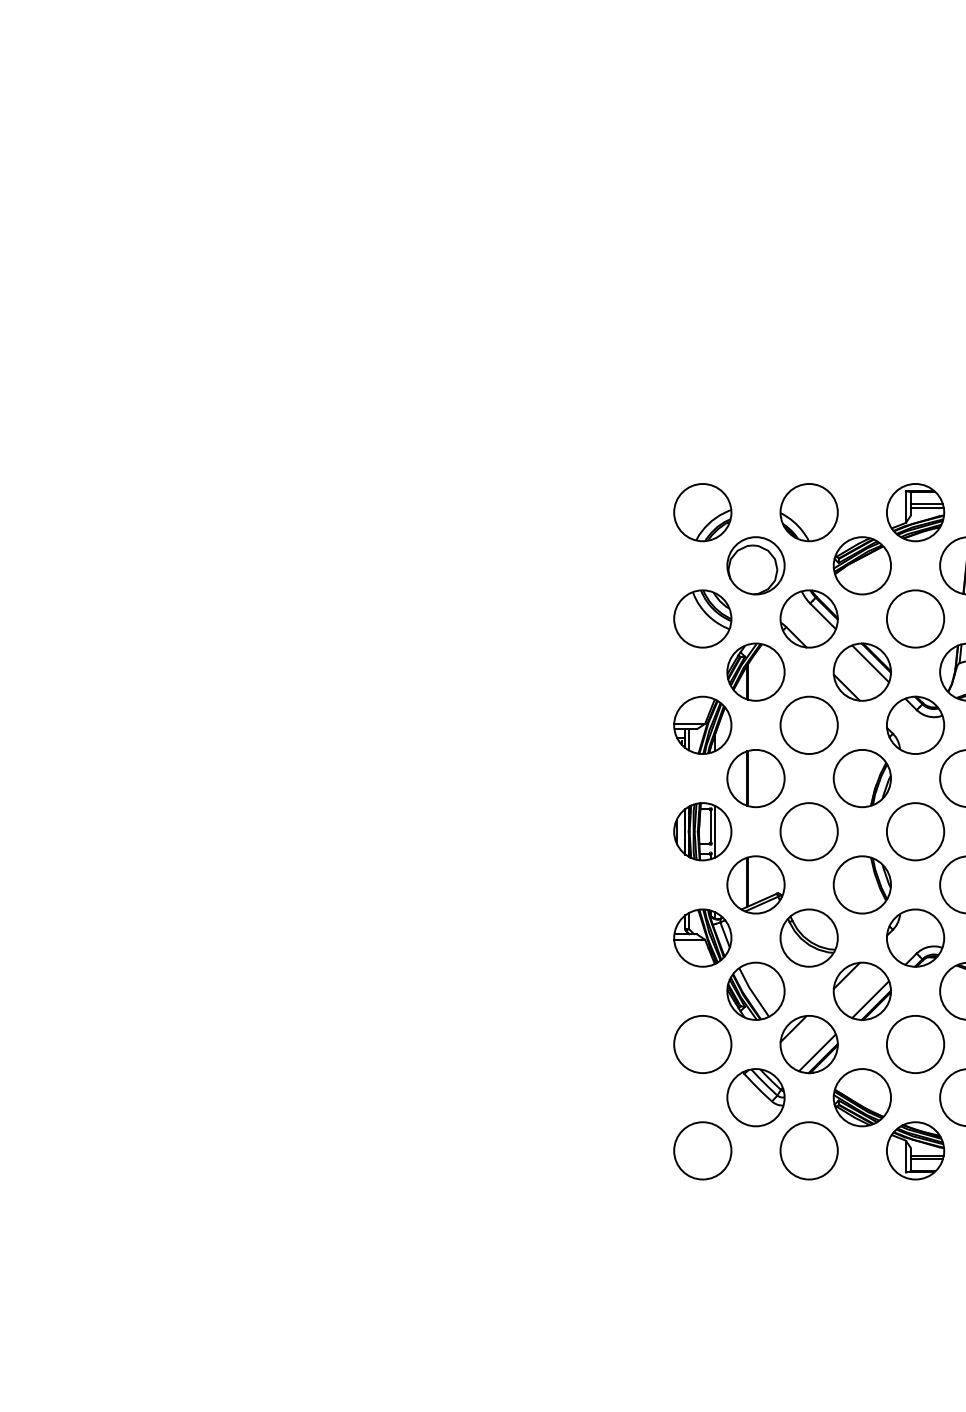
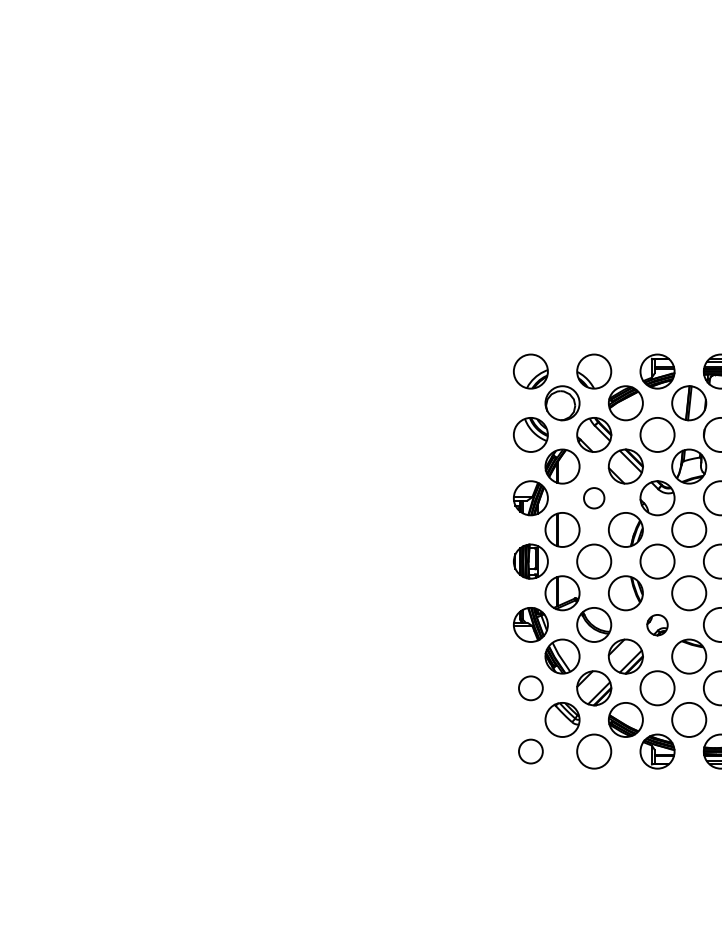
circle: (809, 725) -> (594, 498), size x0.6
part: (915, 939) -> (657, 625), size x0.6
circle: (702, 1044) -> (530, 688), size x0.7
circle: (702, 1150) -> (530, 751), size x0.7

